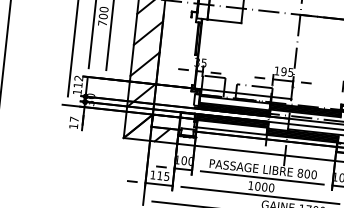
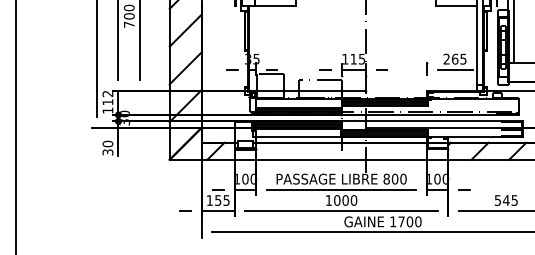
text: (283, 71) -> (353, 58), 195 -> 115
text: (73, 122) -> (107, 147), 17 -> 30
text: (160, 175) -> (218, 200), 115 -> 155

